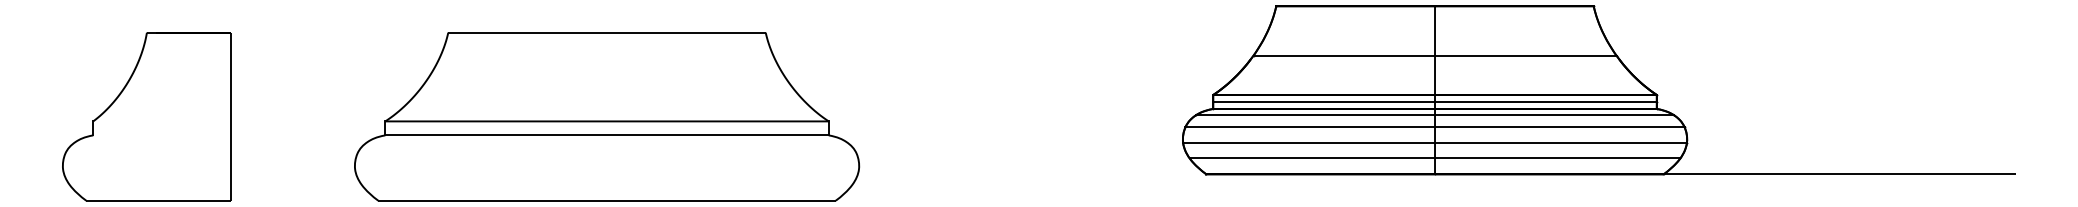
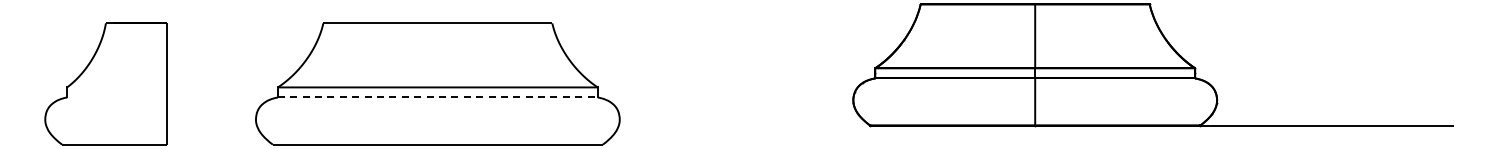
line: (1435, 54) -> (1035, 39), removed
line: (1435, 102) -> (1035, 73), removed
line: (1434, 115) -> (1034, 83), removed
line: (1435, 127) -> (1035, 91), removed
line: (606, 135) -> (437, 97), solid -> dashed
line: (1434, 142) -> (1034, 102), removed
line: (1435, 157) -> (1035, 113), removed

